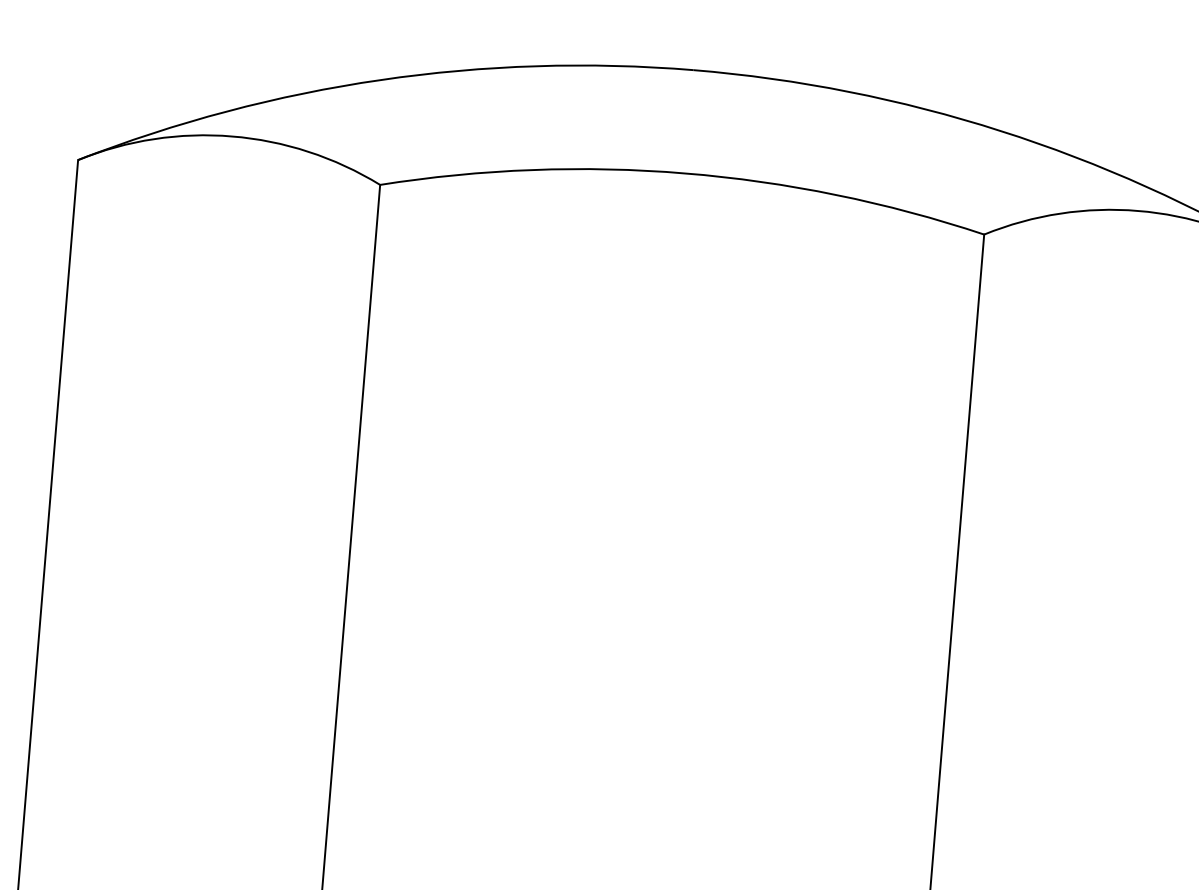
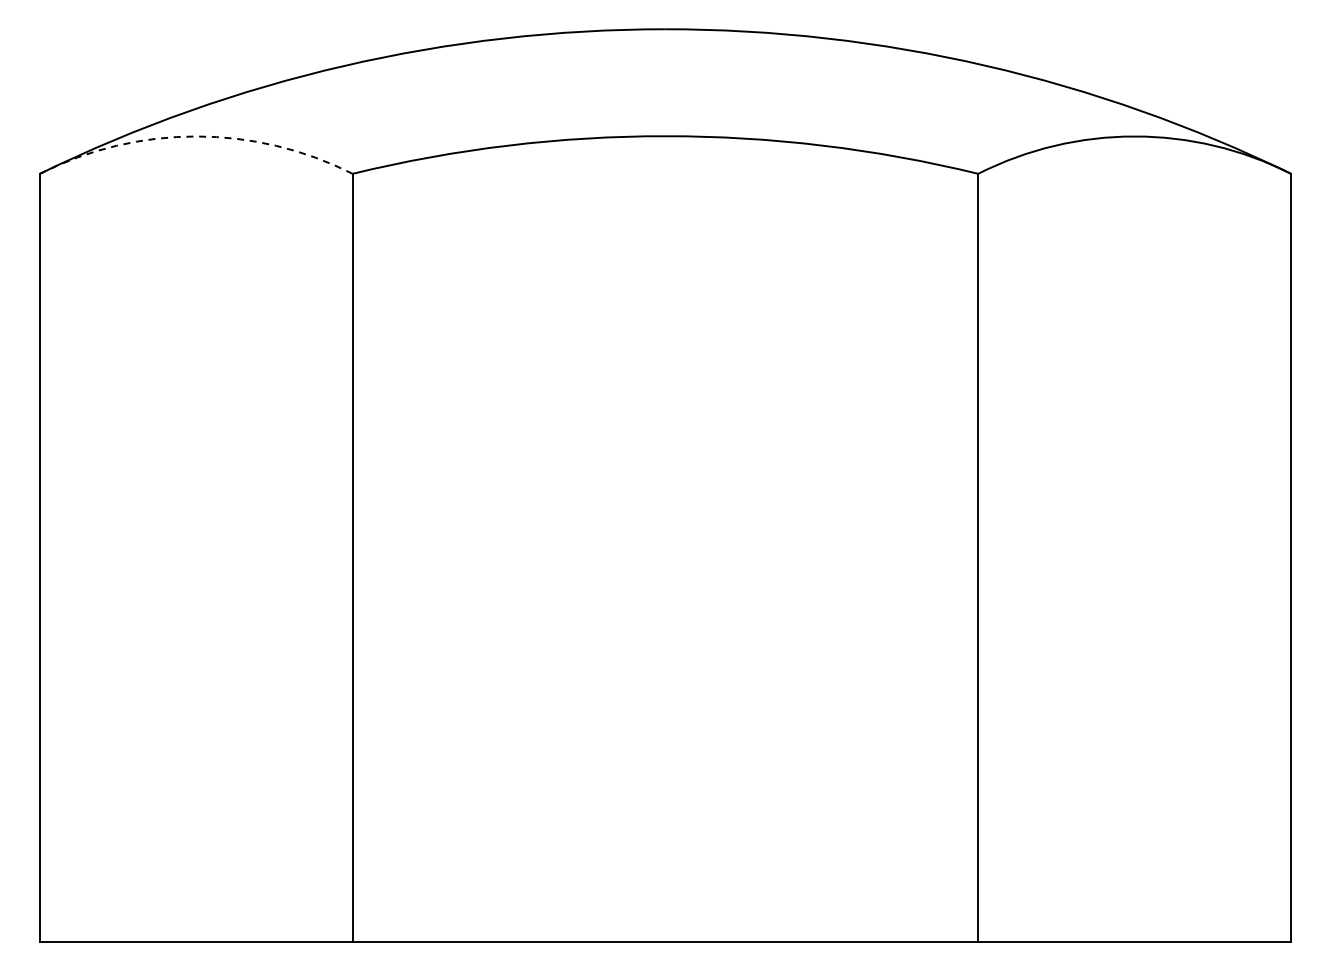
arc: (232, 136) -> (196, 136), solid -> dashed

